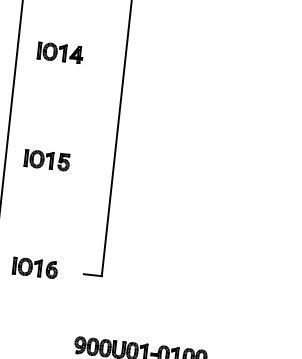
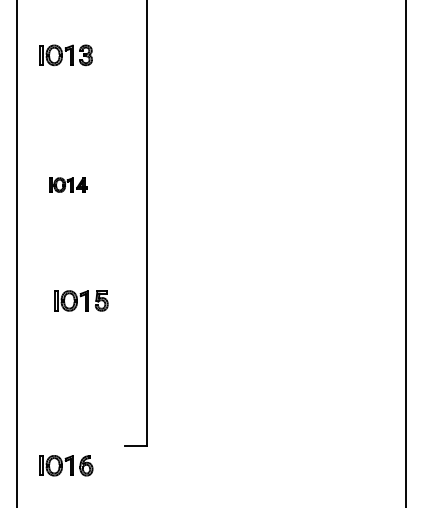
part: (60, 52) -> (68, 184), size x0.7
part: (47, 160) -> (81, 300), moved
part: (35, 267) -> (66, 465), moved

